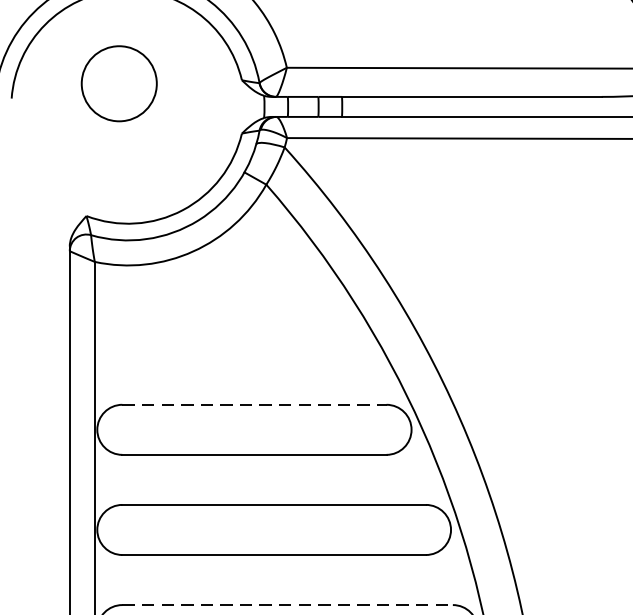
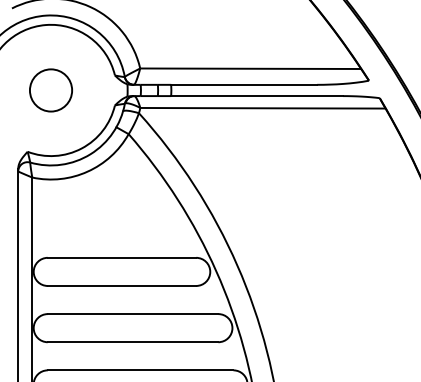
circle: (118, 83) -> (50, 90), moved
line: (255, 404) -> (122, 257), dashed -> solid
line: (287, 605) -> (140, 370), dashed -> solid

